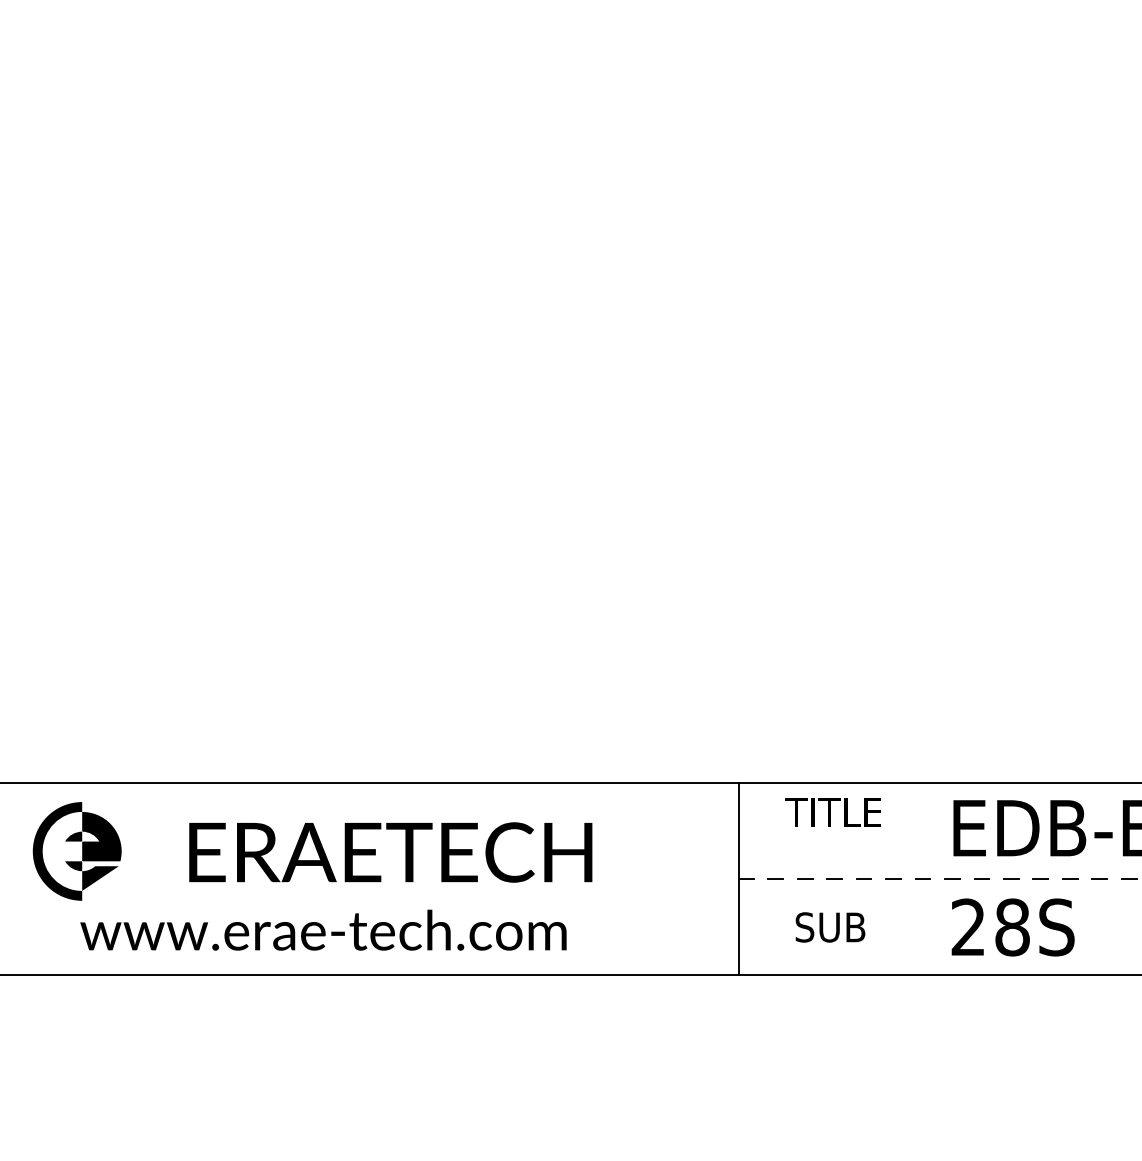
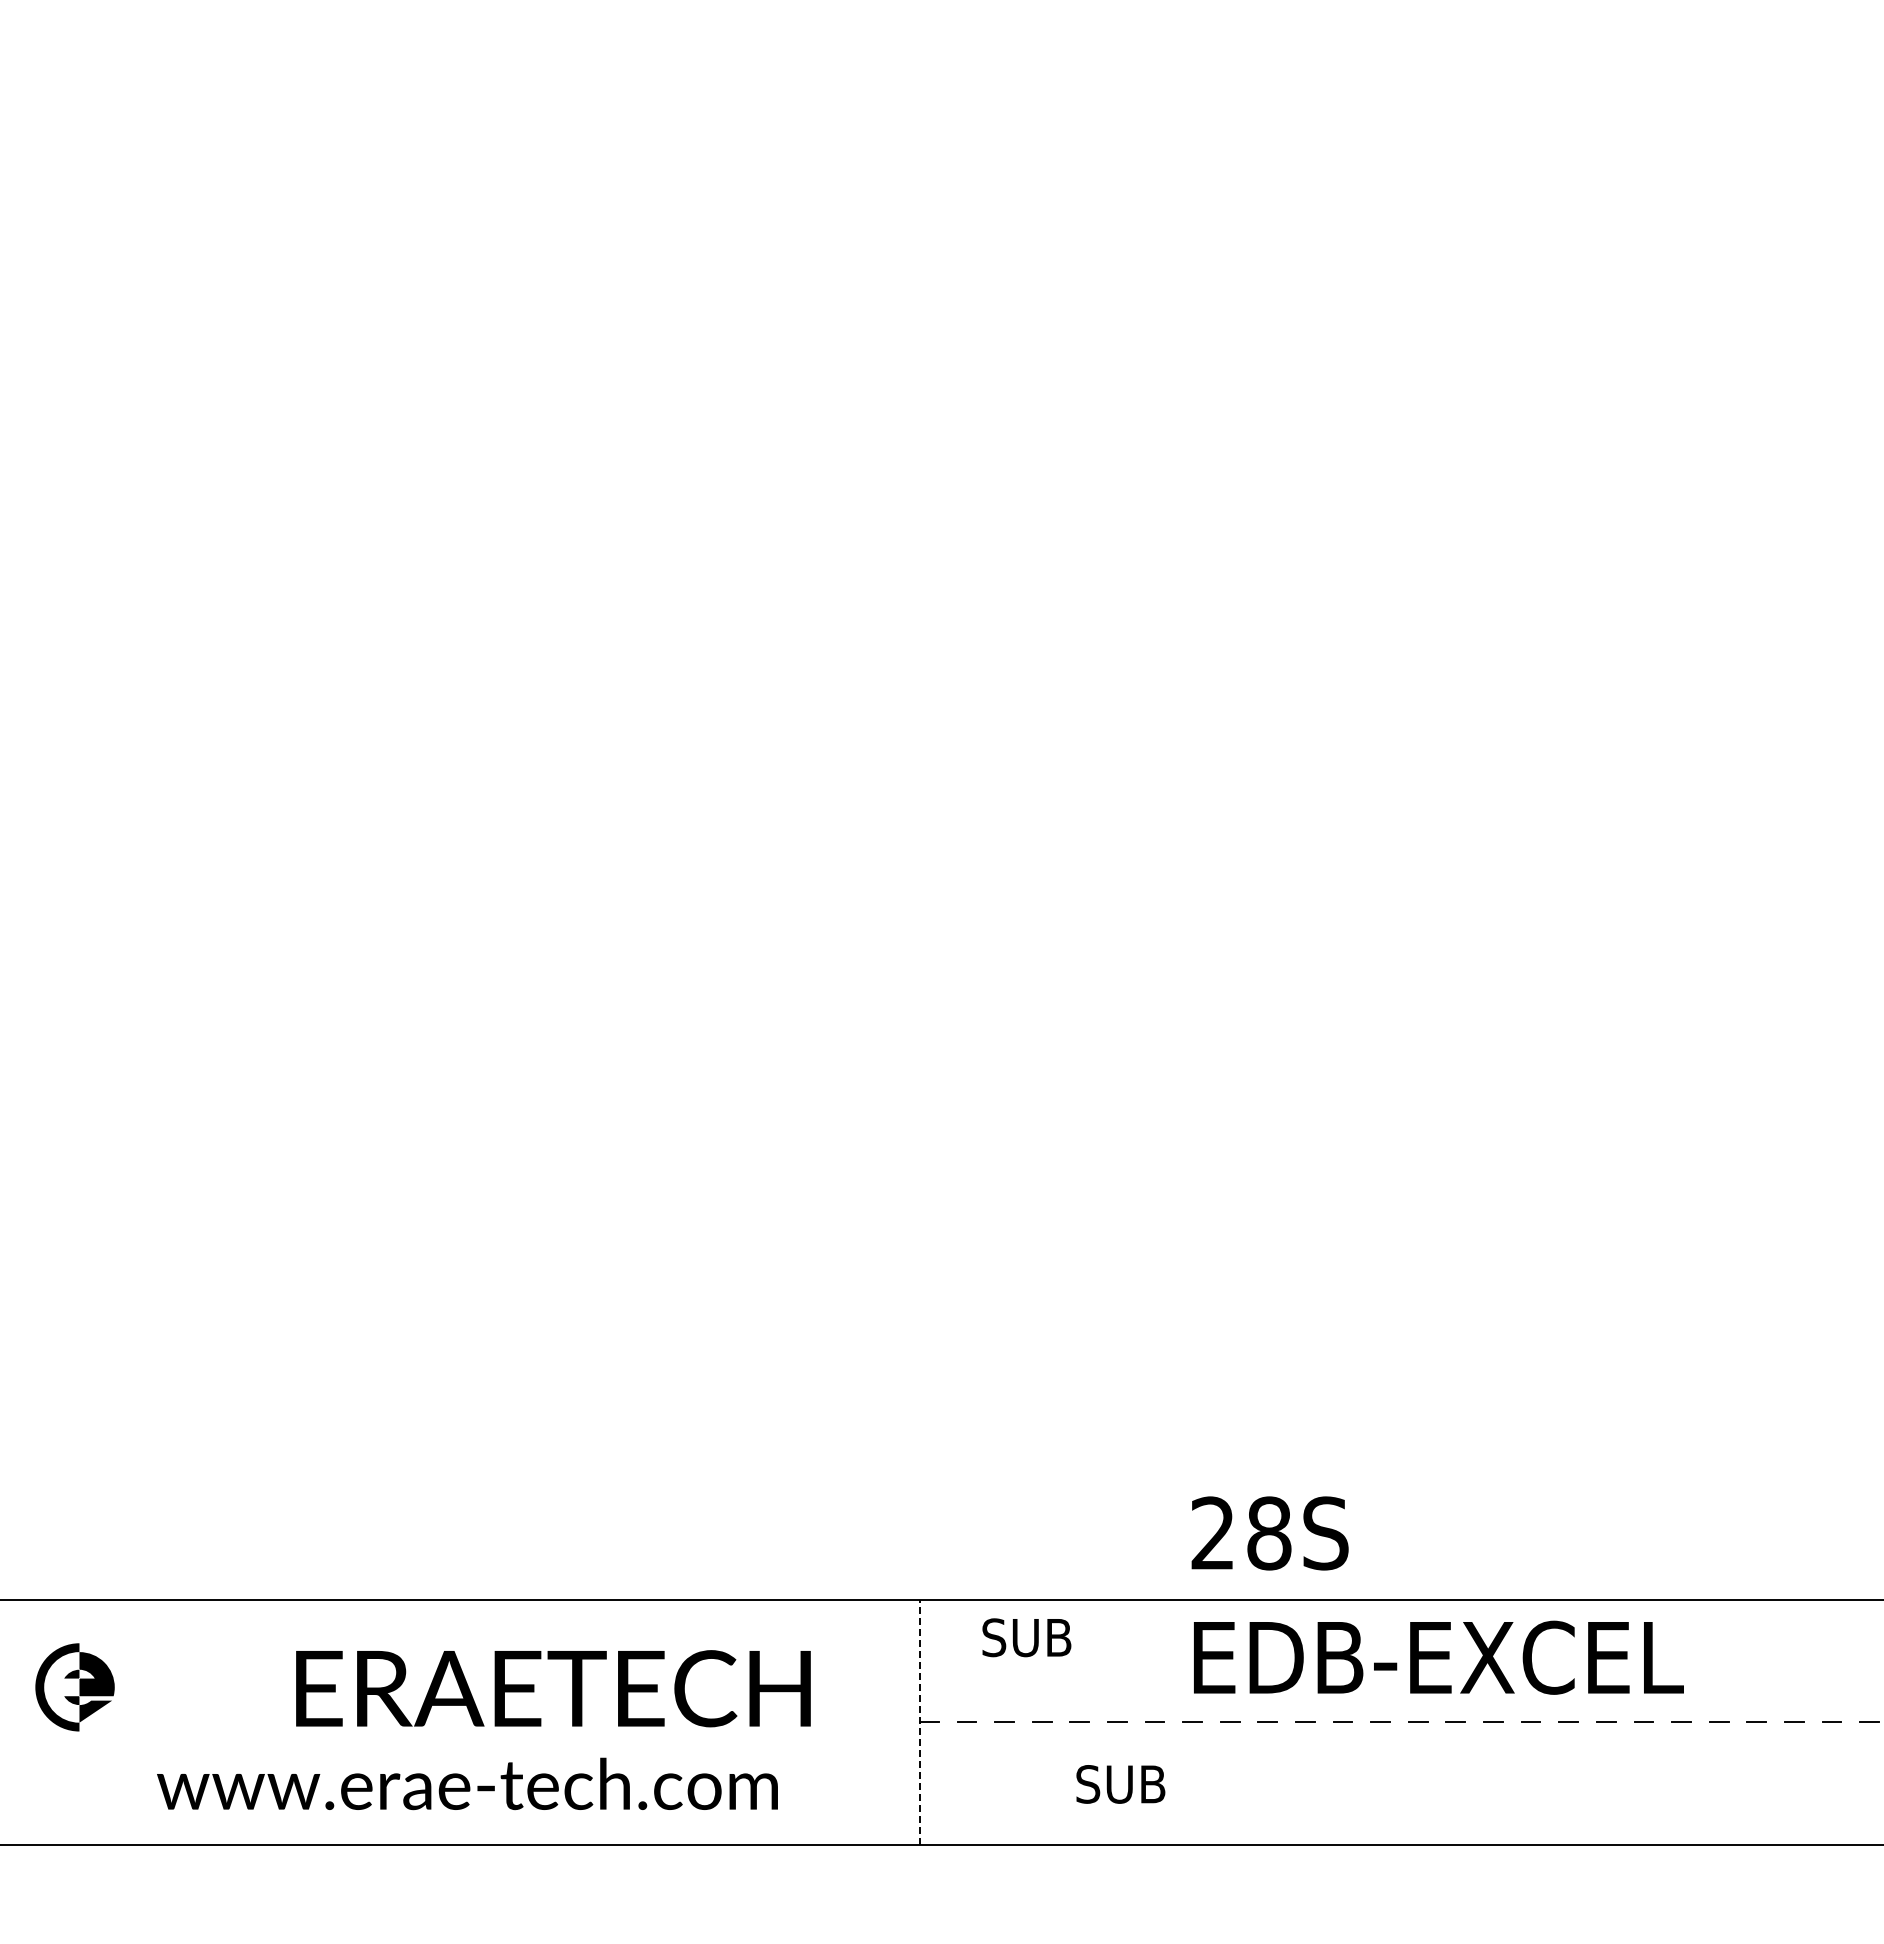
text: (833, 812) -> (1040, 1637), TITLE -> SUB
part: (76, 851) -> (74, 1687), size x0.7
text: (390, 852) -> (553, 1688), moved
line: (738, 878) -> (919, 1721), solid -> dashed
text: (830, 927) -> (1120, 1784), moved
text: (1012, 927) -> (1269, 1533), moved
text: (323, 929) -> (467, 1783), moved

